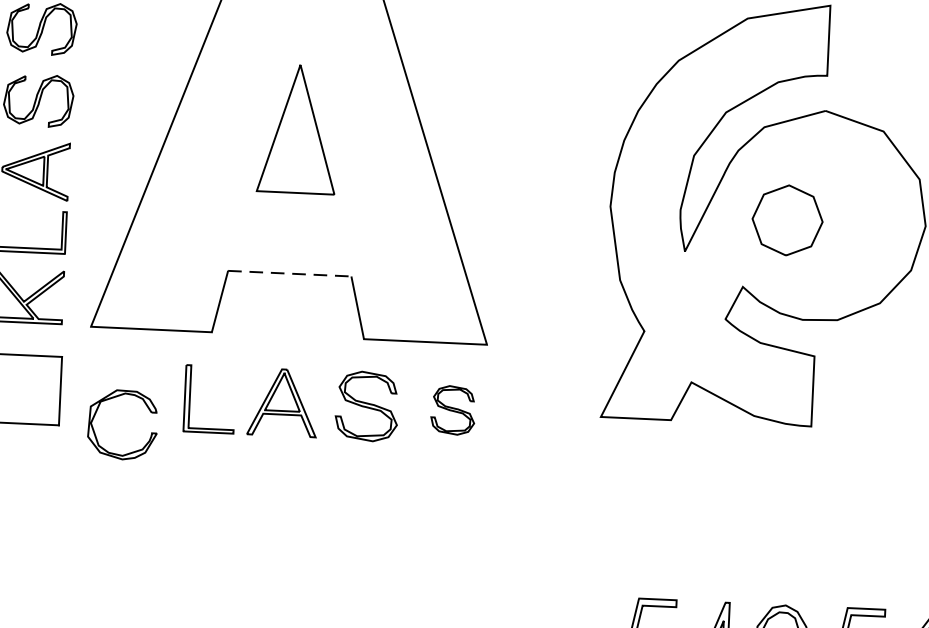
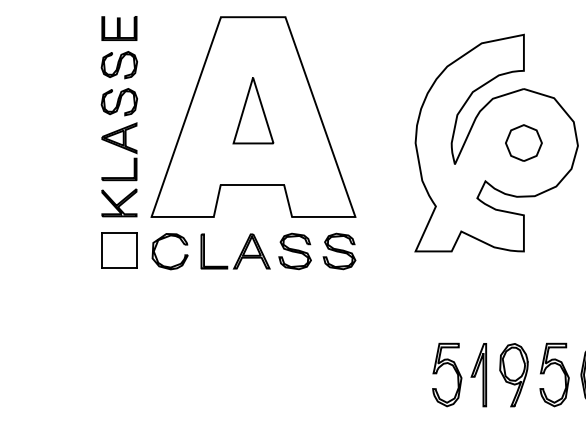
part: (786, 219) -> (523, 142), moved
line: (289, 274) -> (252, 185), dashed -> solid
part: (110, 400) -> (163, 239), moved
part: (453, 410) -> (339, 251), size x1.43

